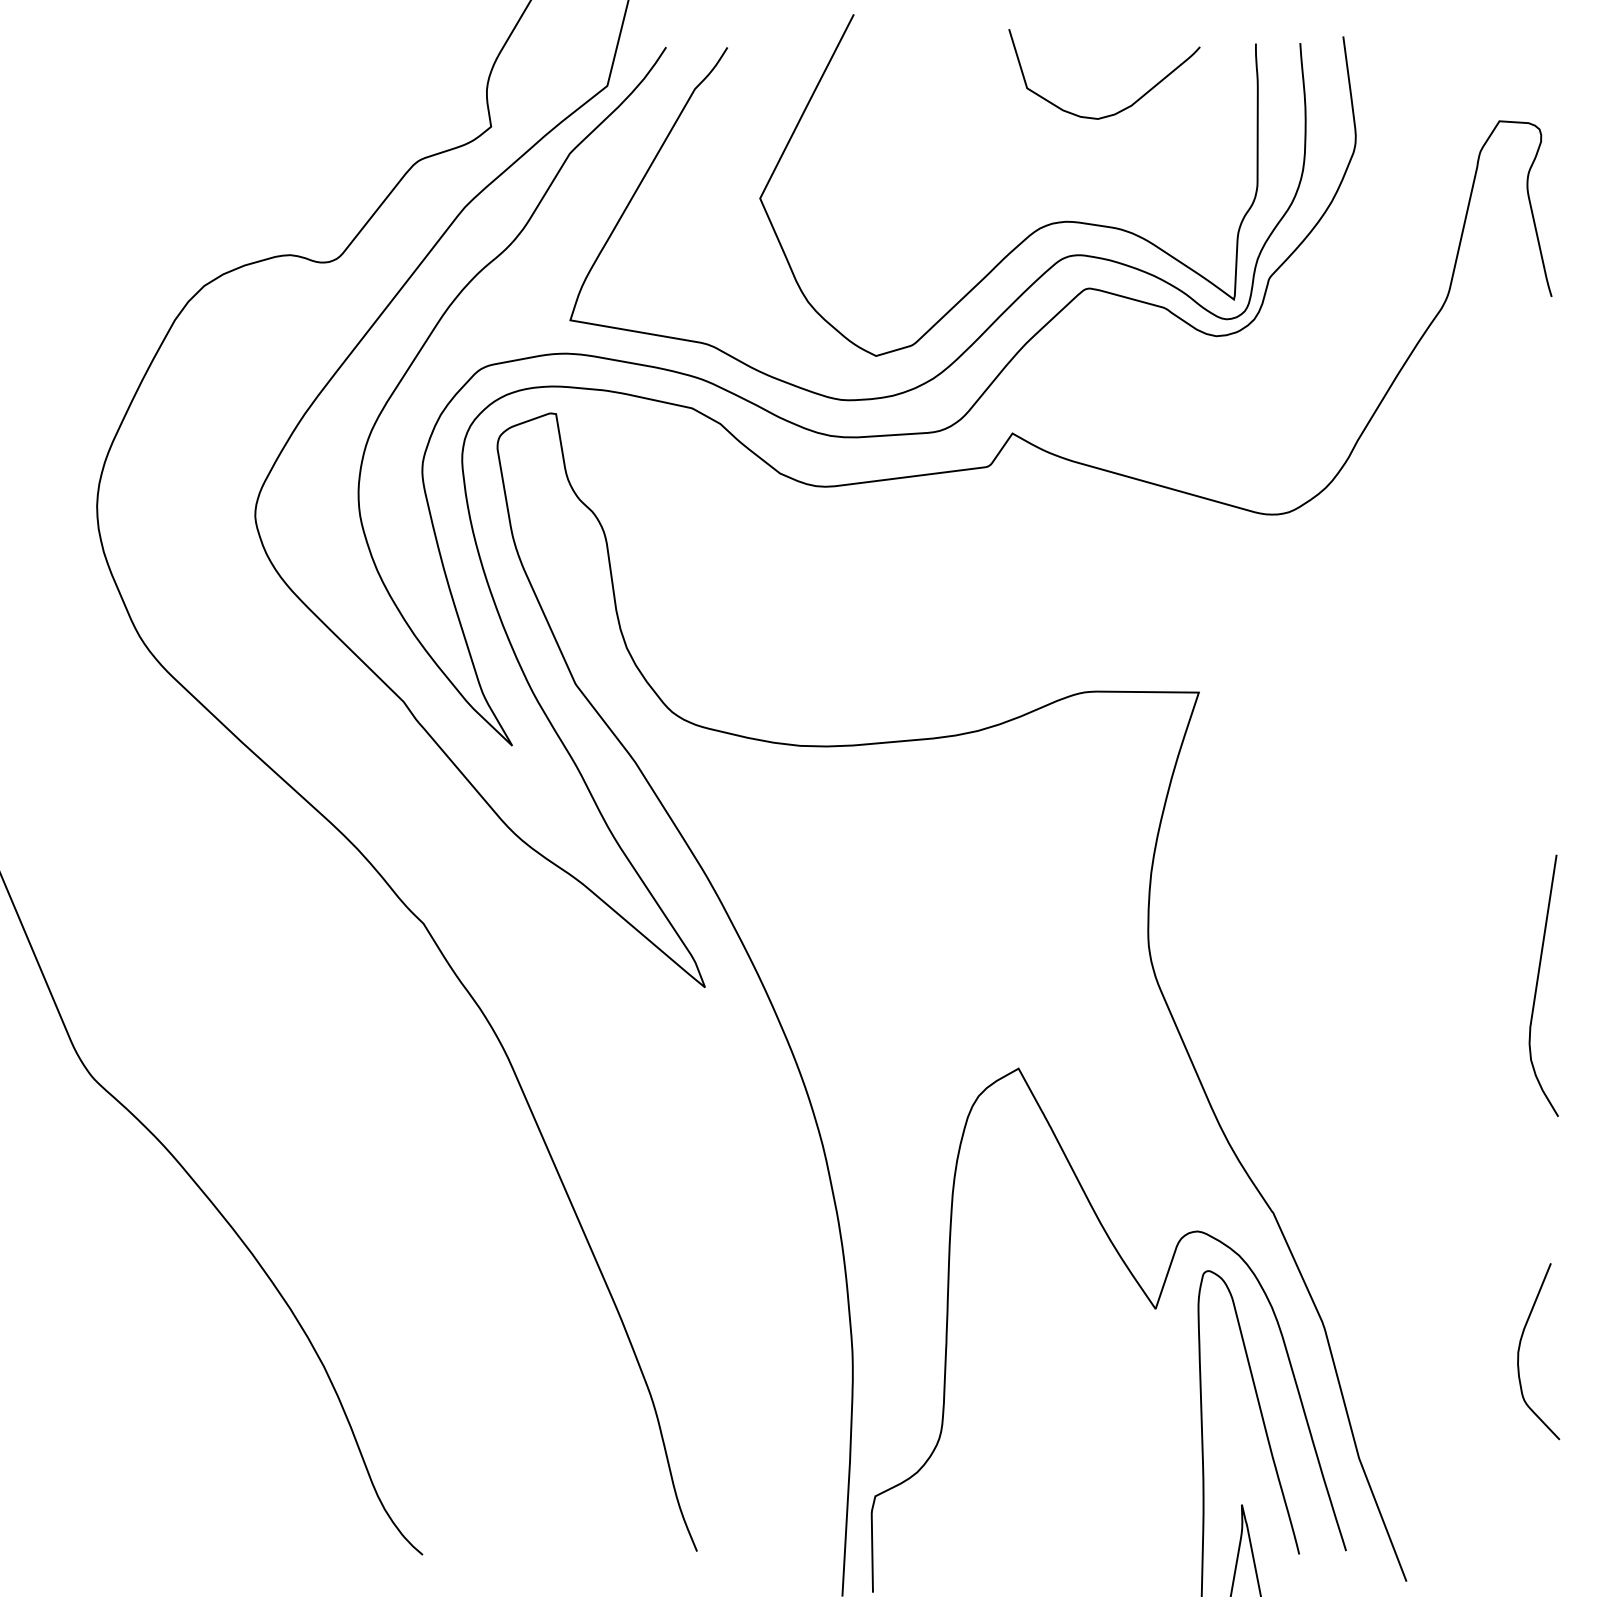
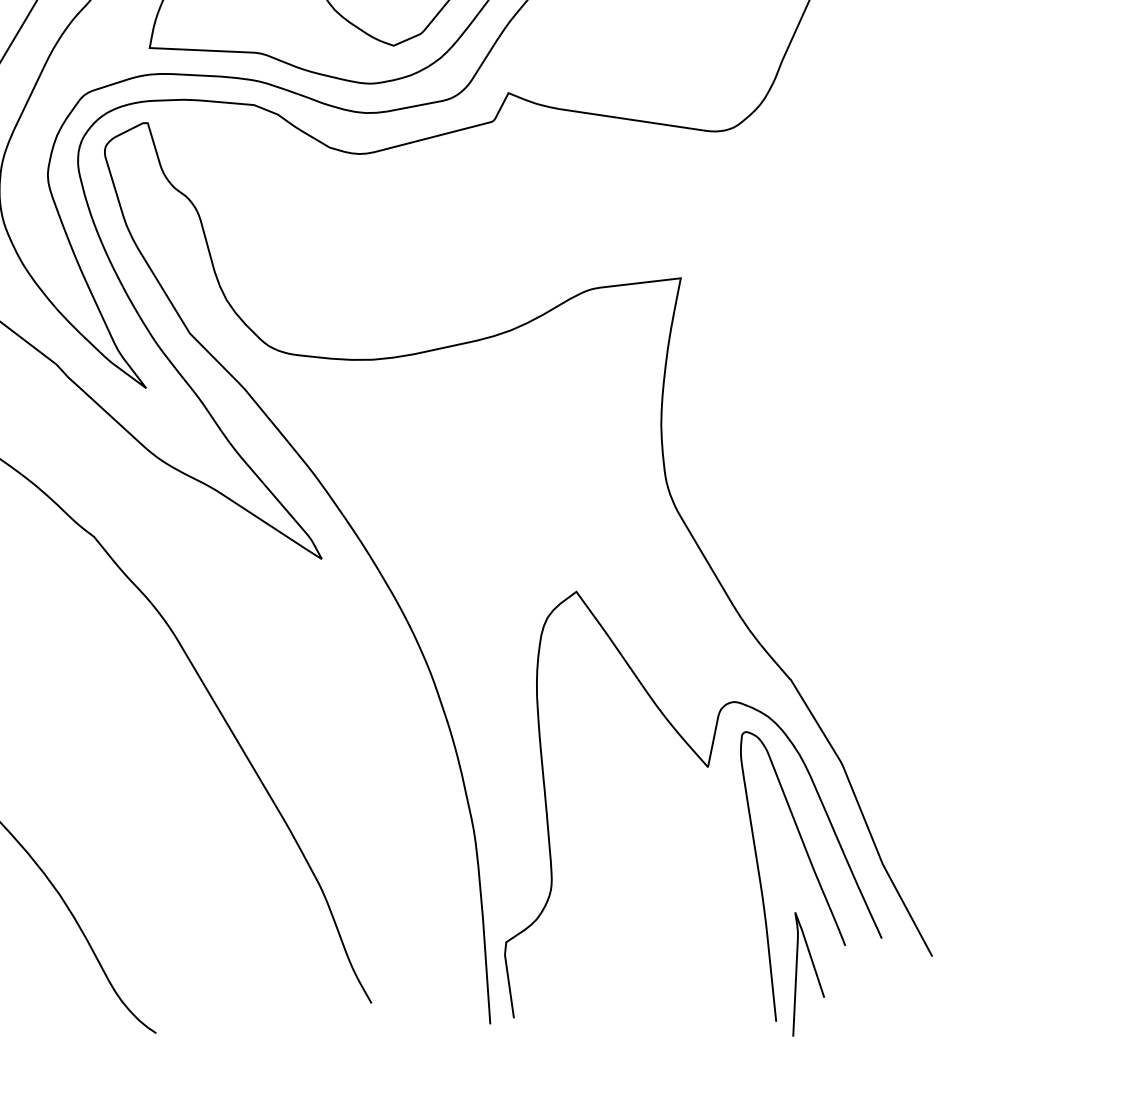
curve: (1538, 982) -> (976, 472), removed
curve: (1520, 1347) -> (998, 761), removed

